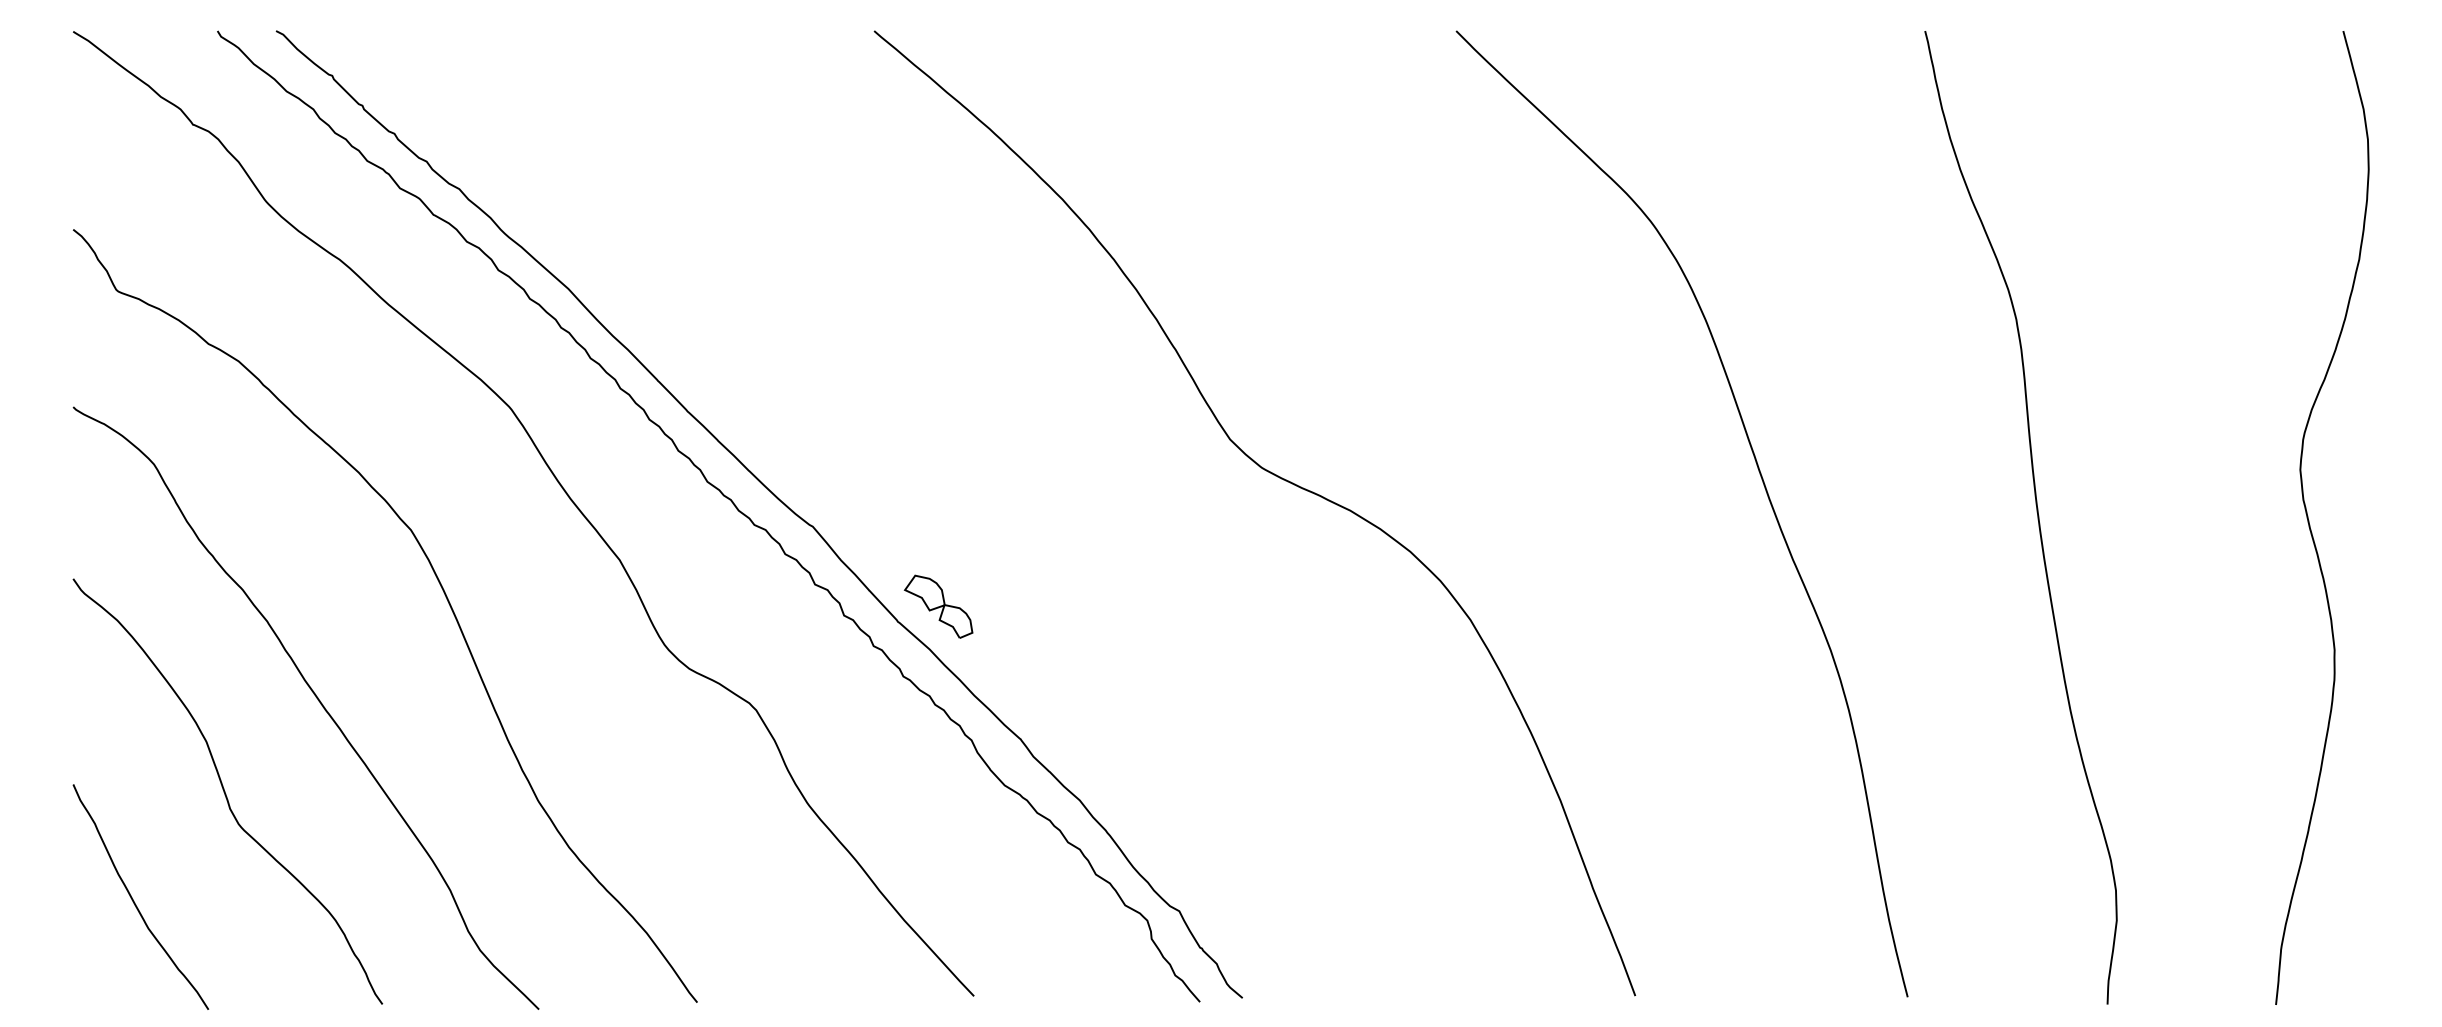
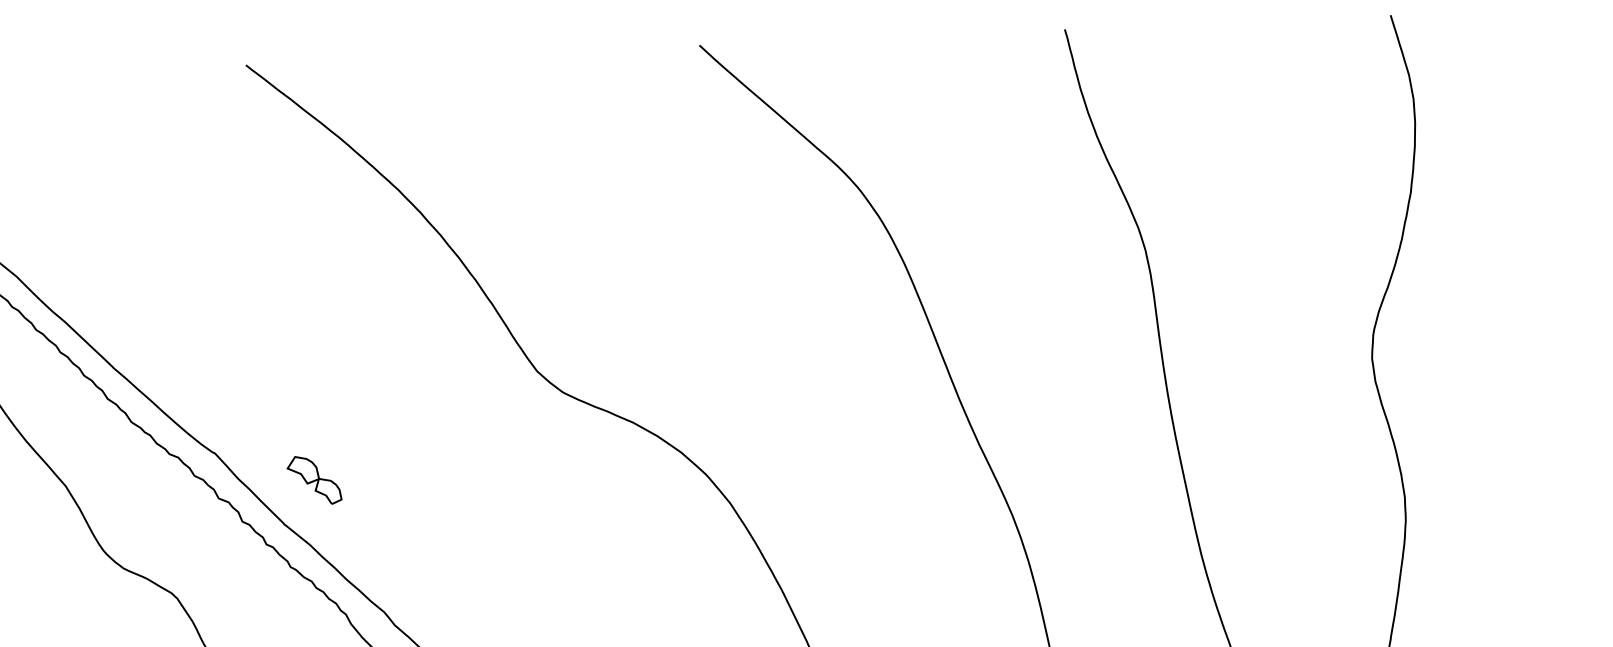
part: (938, 606) -> (314, 480), moved

